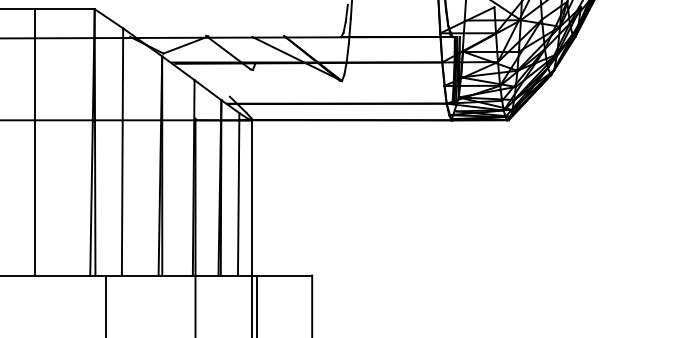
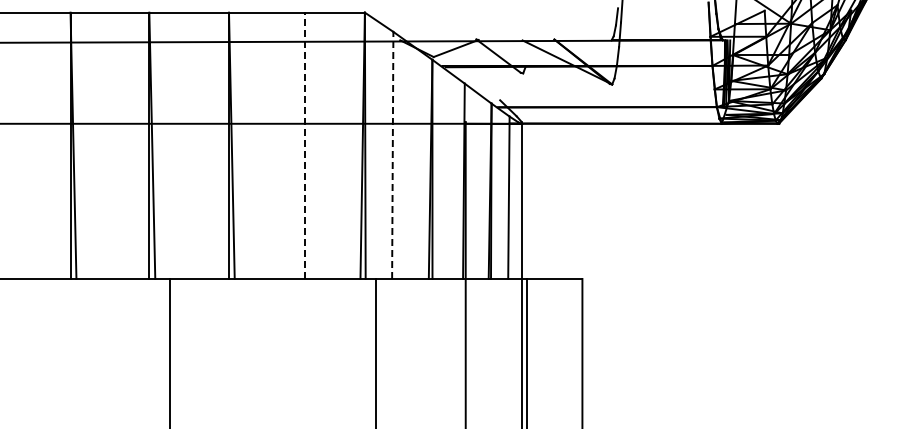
line: (35, 142) -> (305, 145), solid -> dashed
line: (122, 152) -> (392, 155), solid -> dashed

